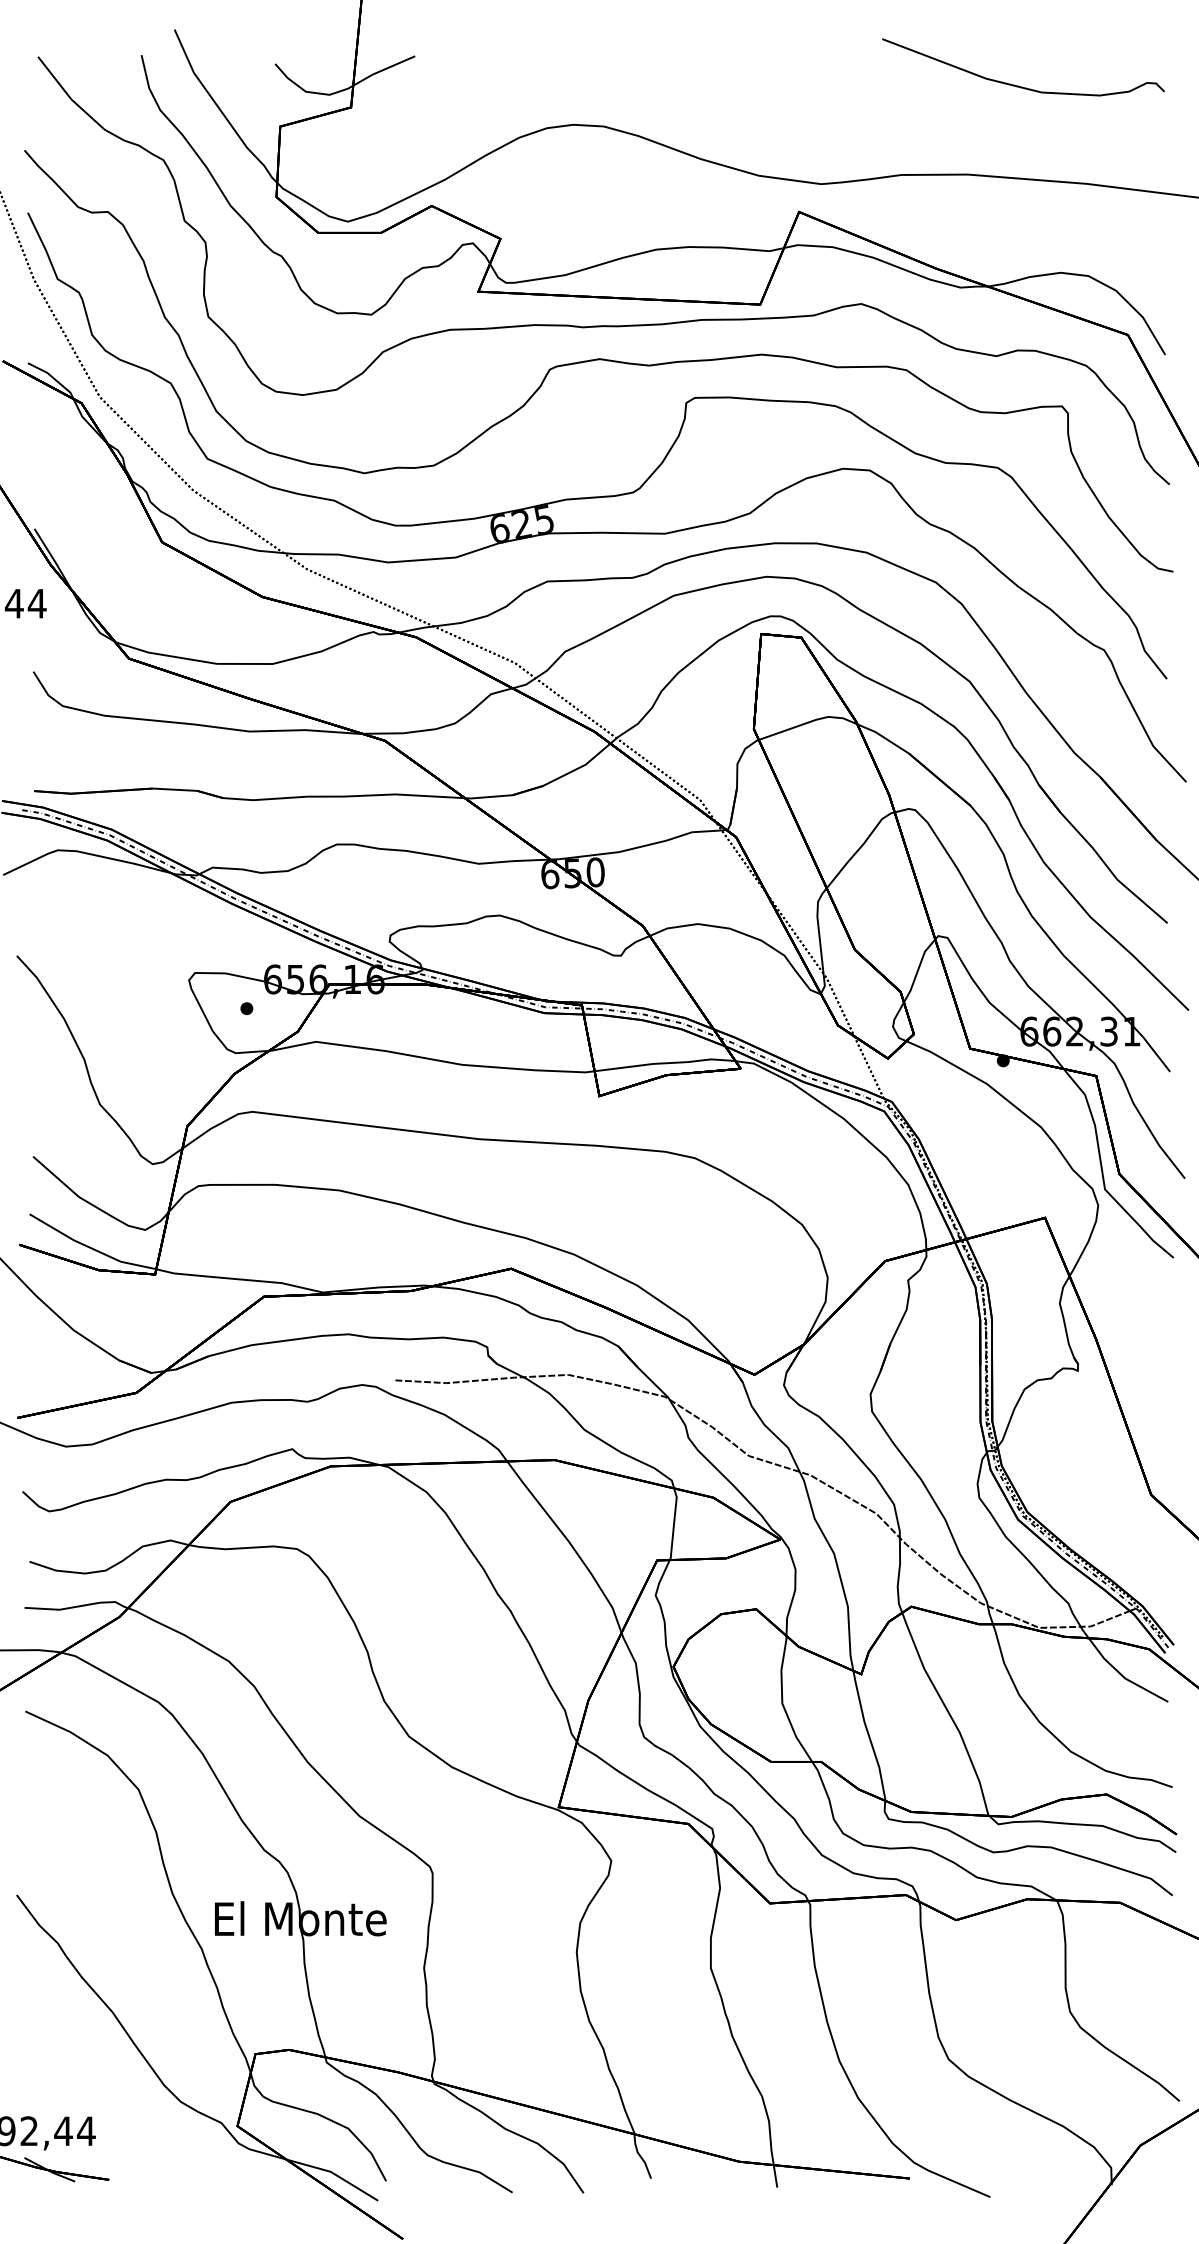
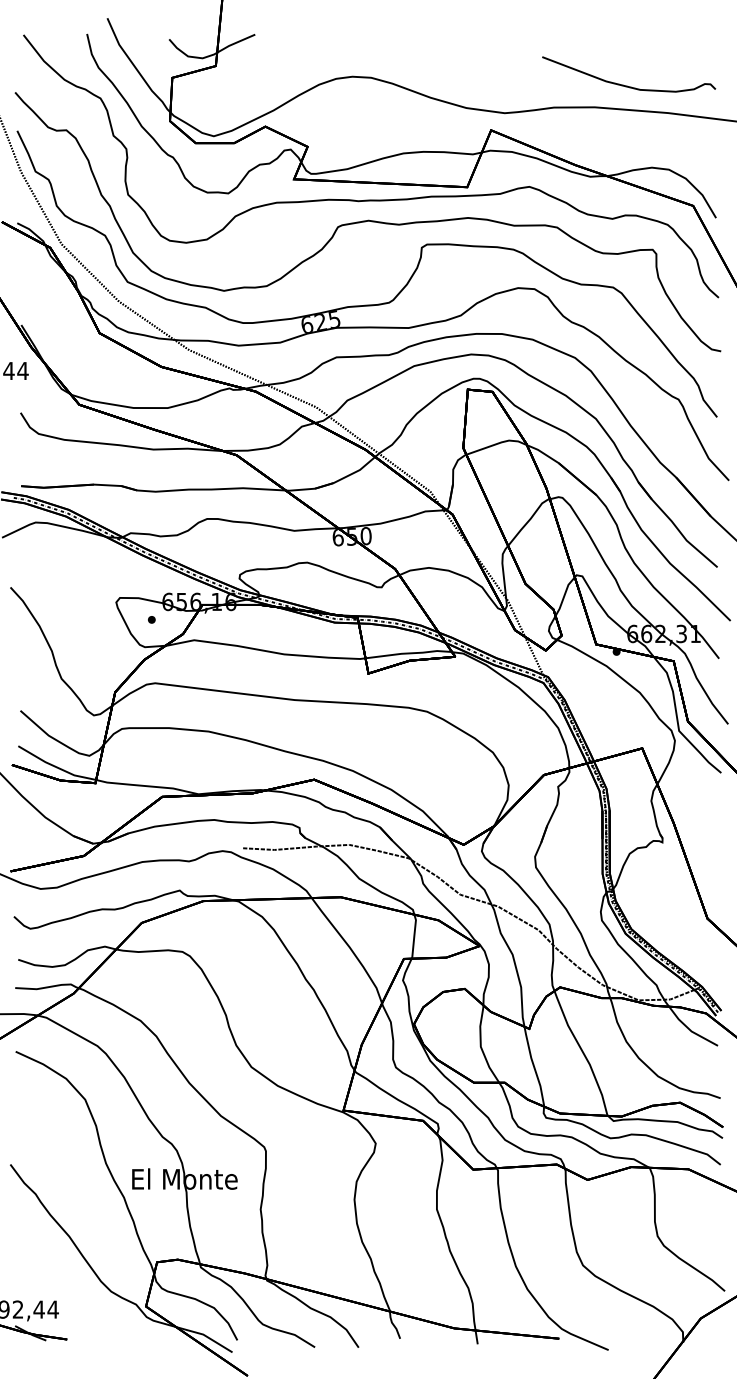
curve: (1020, 85) -> (627, 85), moved

